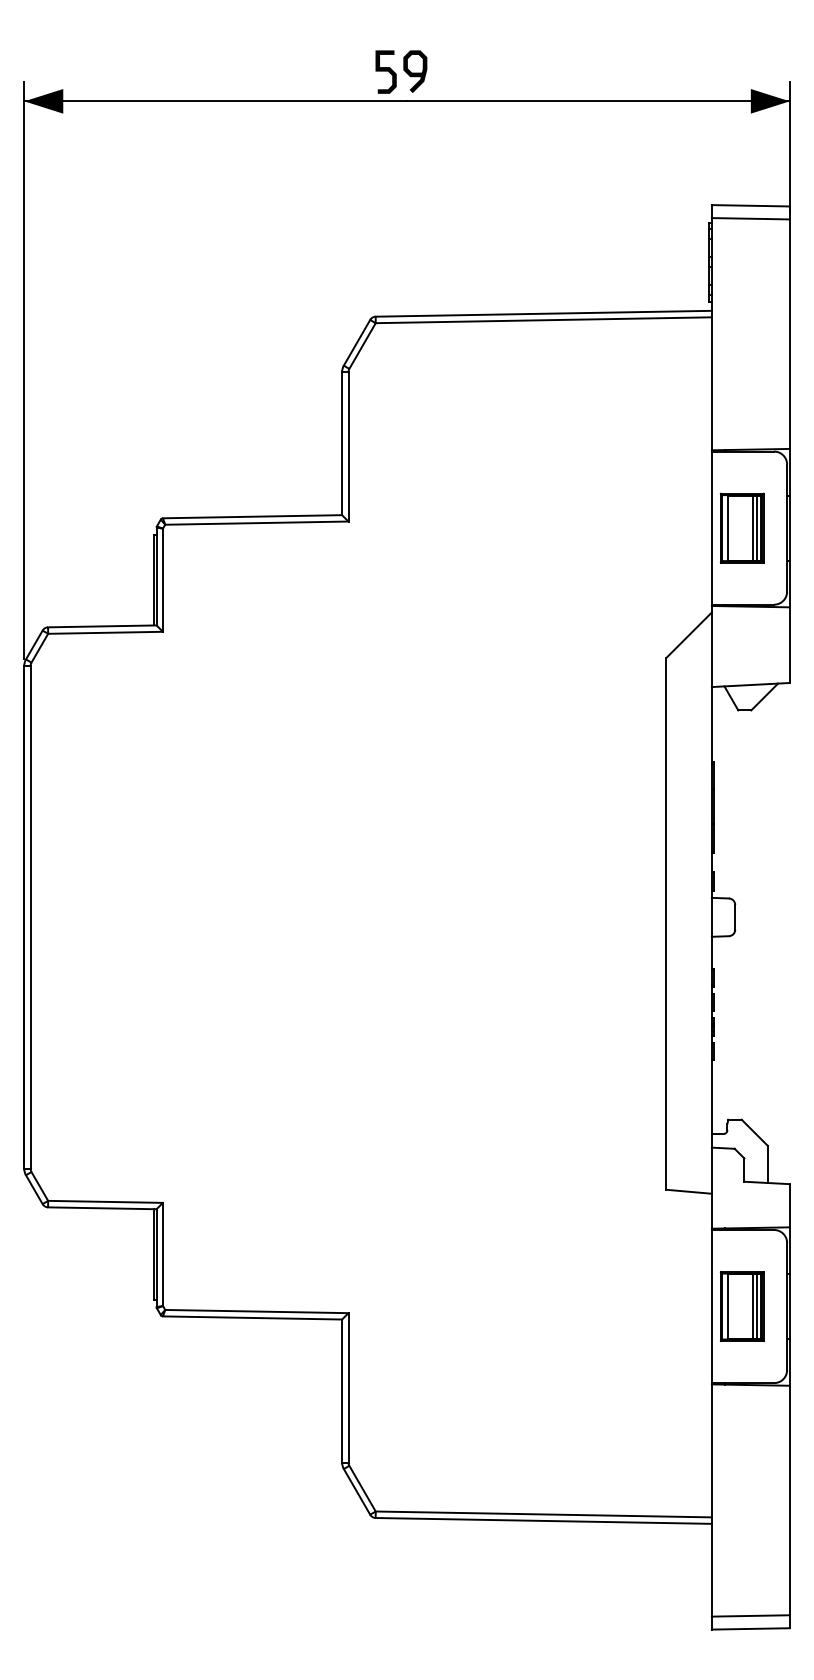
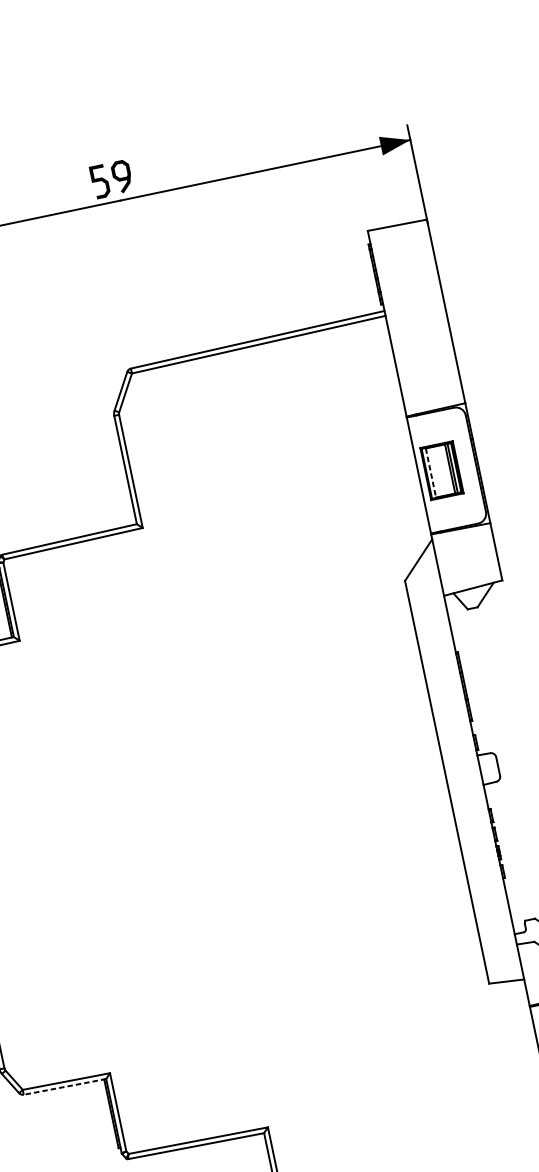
line: (750, 218) -> (399, 234), removed
line: (727, 528) -> (430, 473), solid -> dashed
line: (101, 1208) -> (64, 1087), solid -> dashed

